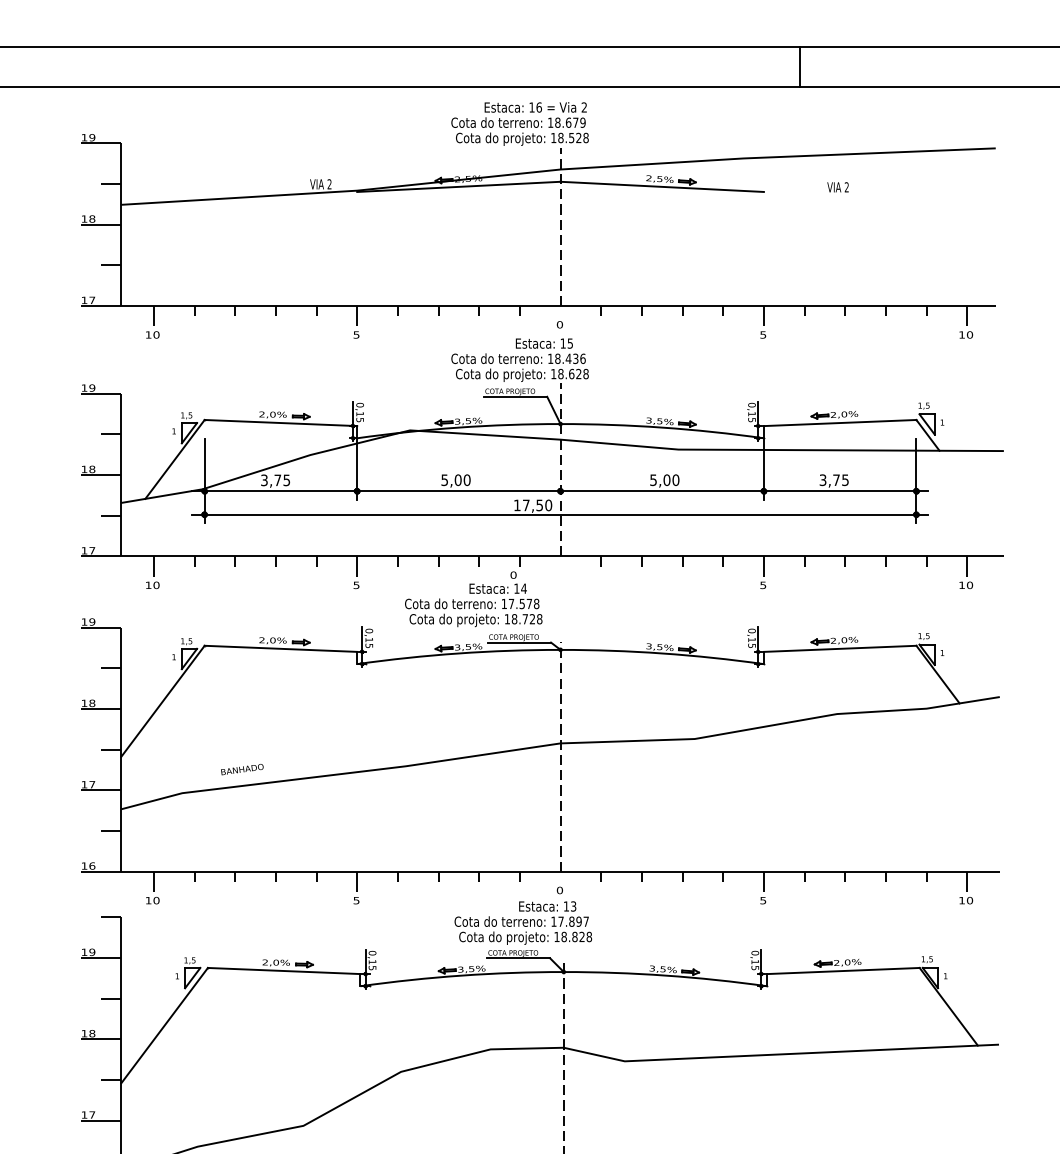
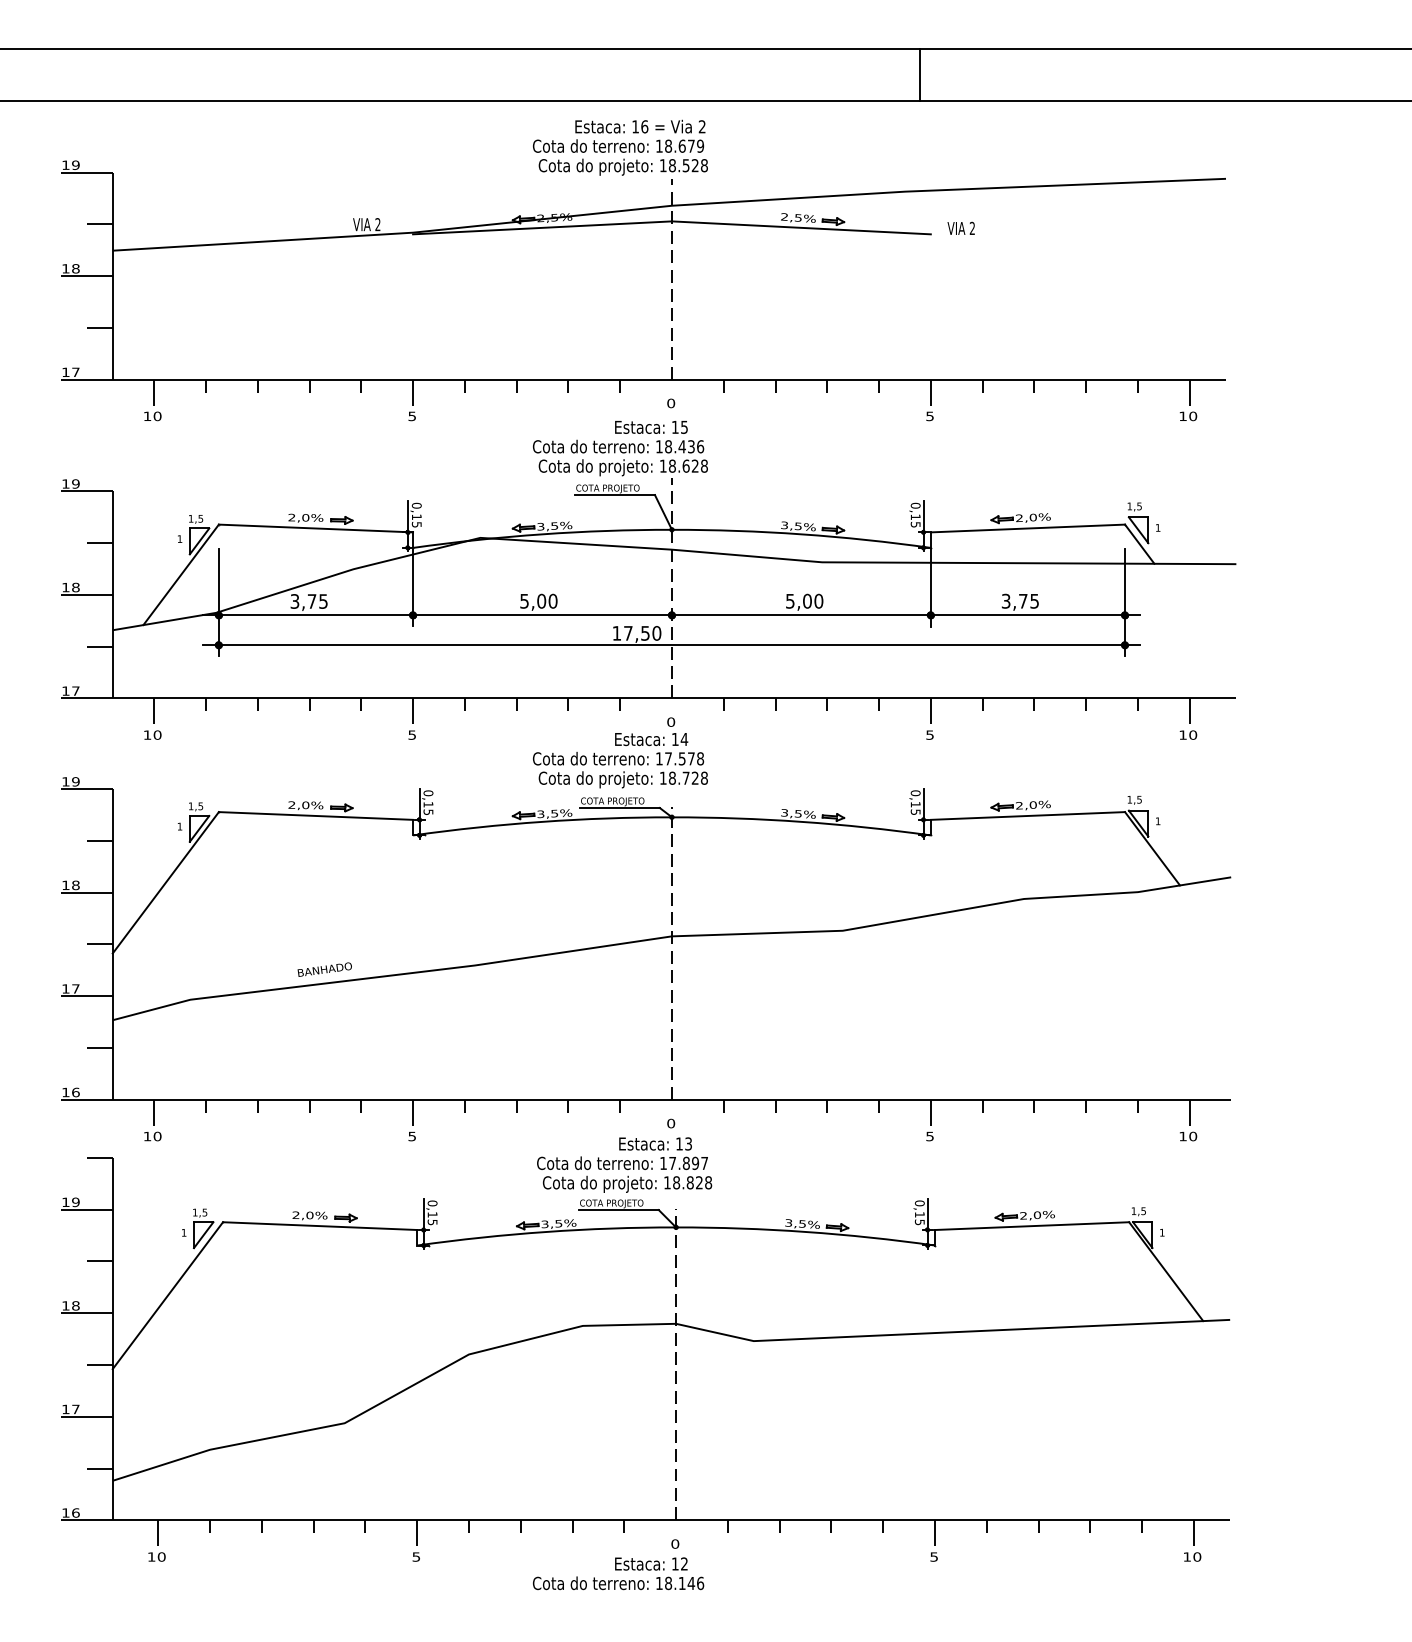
line: (799, 67) -> (919, 75), moved
text: (837, 186) -> (960, 227), moved
text: (473, 598) -> (620, 752), moved
text: (242, 769) -> (324, 969), moved

